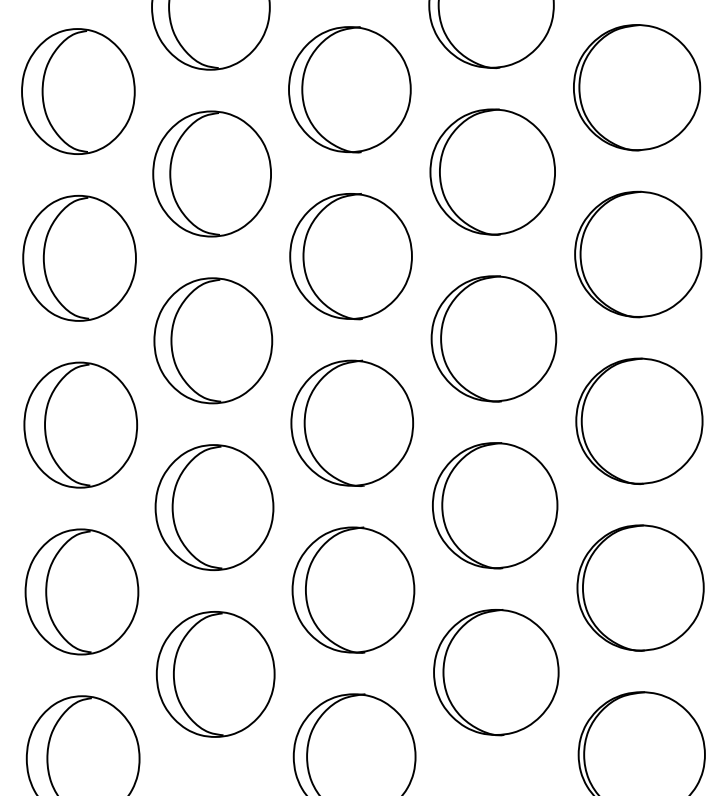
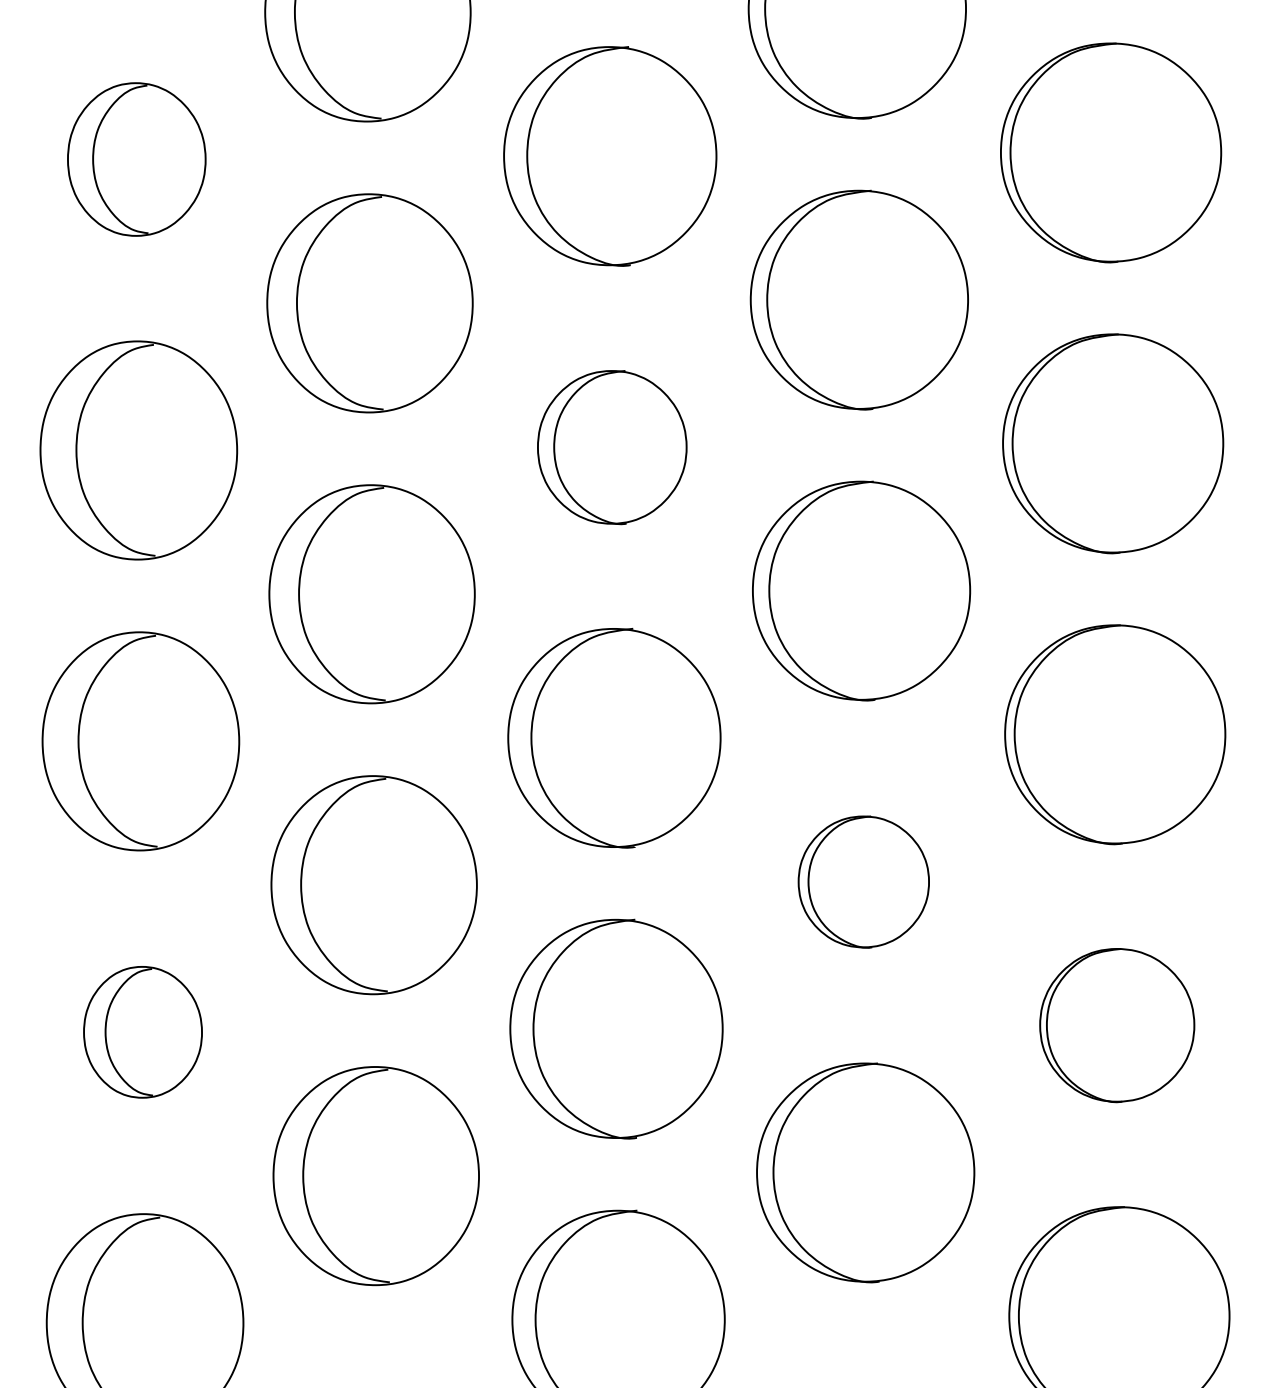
part: (78, 91) -> (136, 159), size x0.7
part: (350, 256) -> (611, 447), size x0.7
part: (495, 505) -> (864, 881), size x0.6
part: (640, 587) -> (1117, 1024), size x0.7
part: (81, 591) -> (142, 1031), size x0.6

